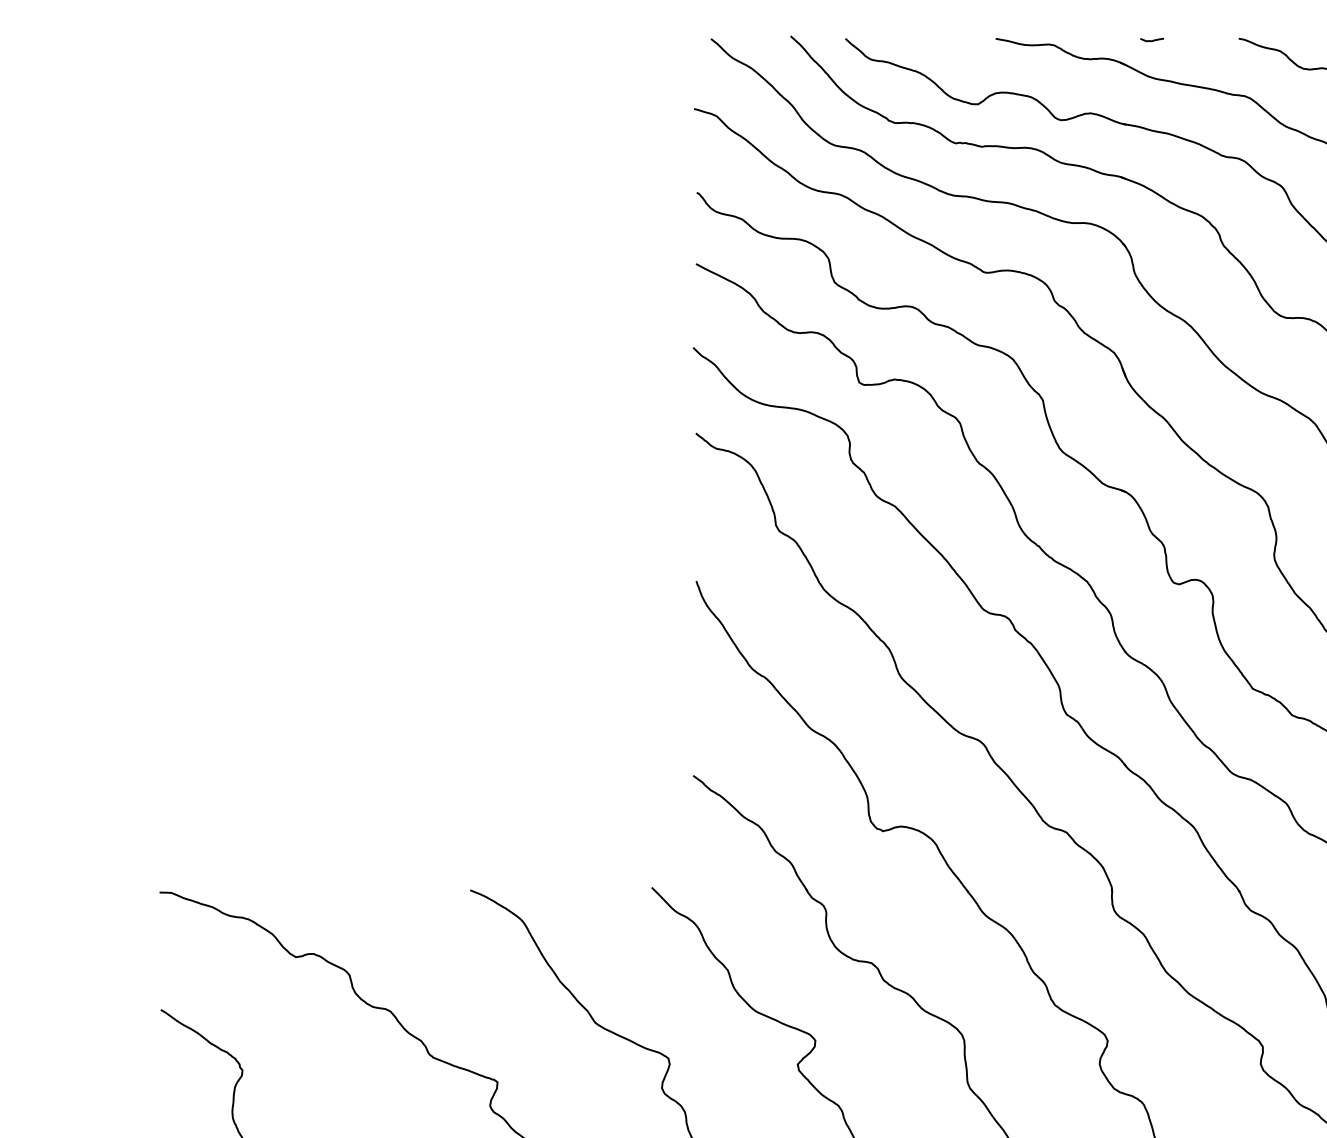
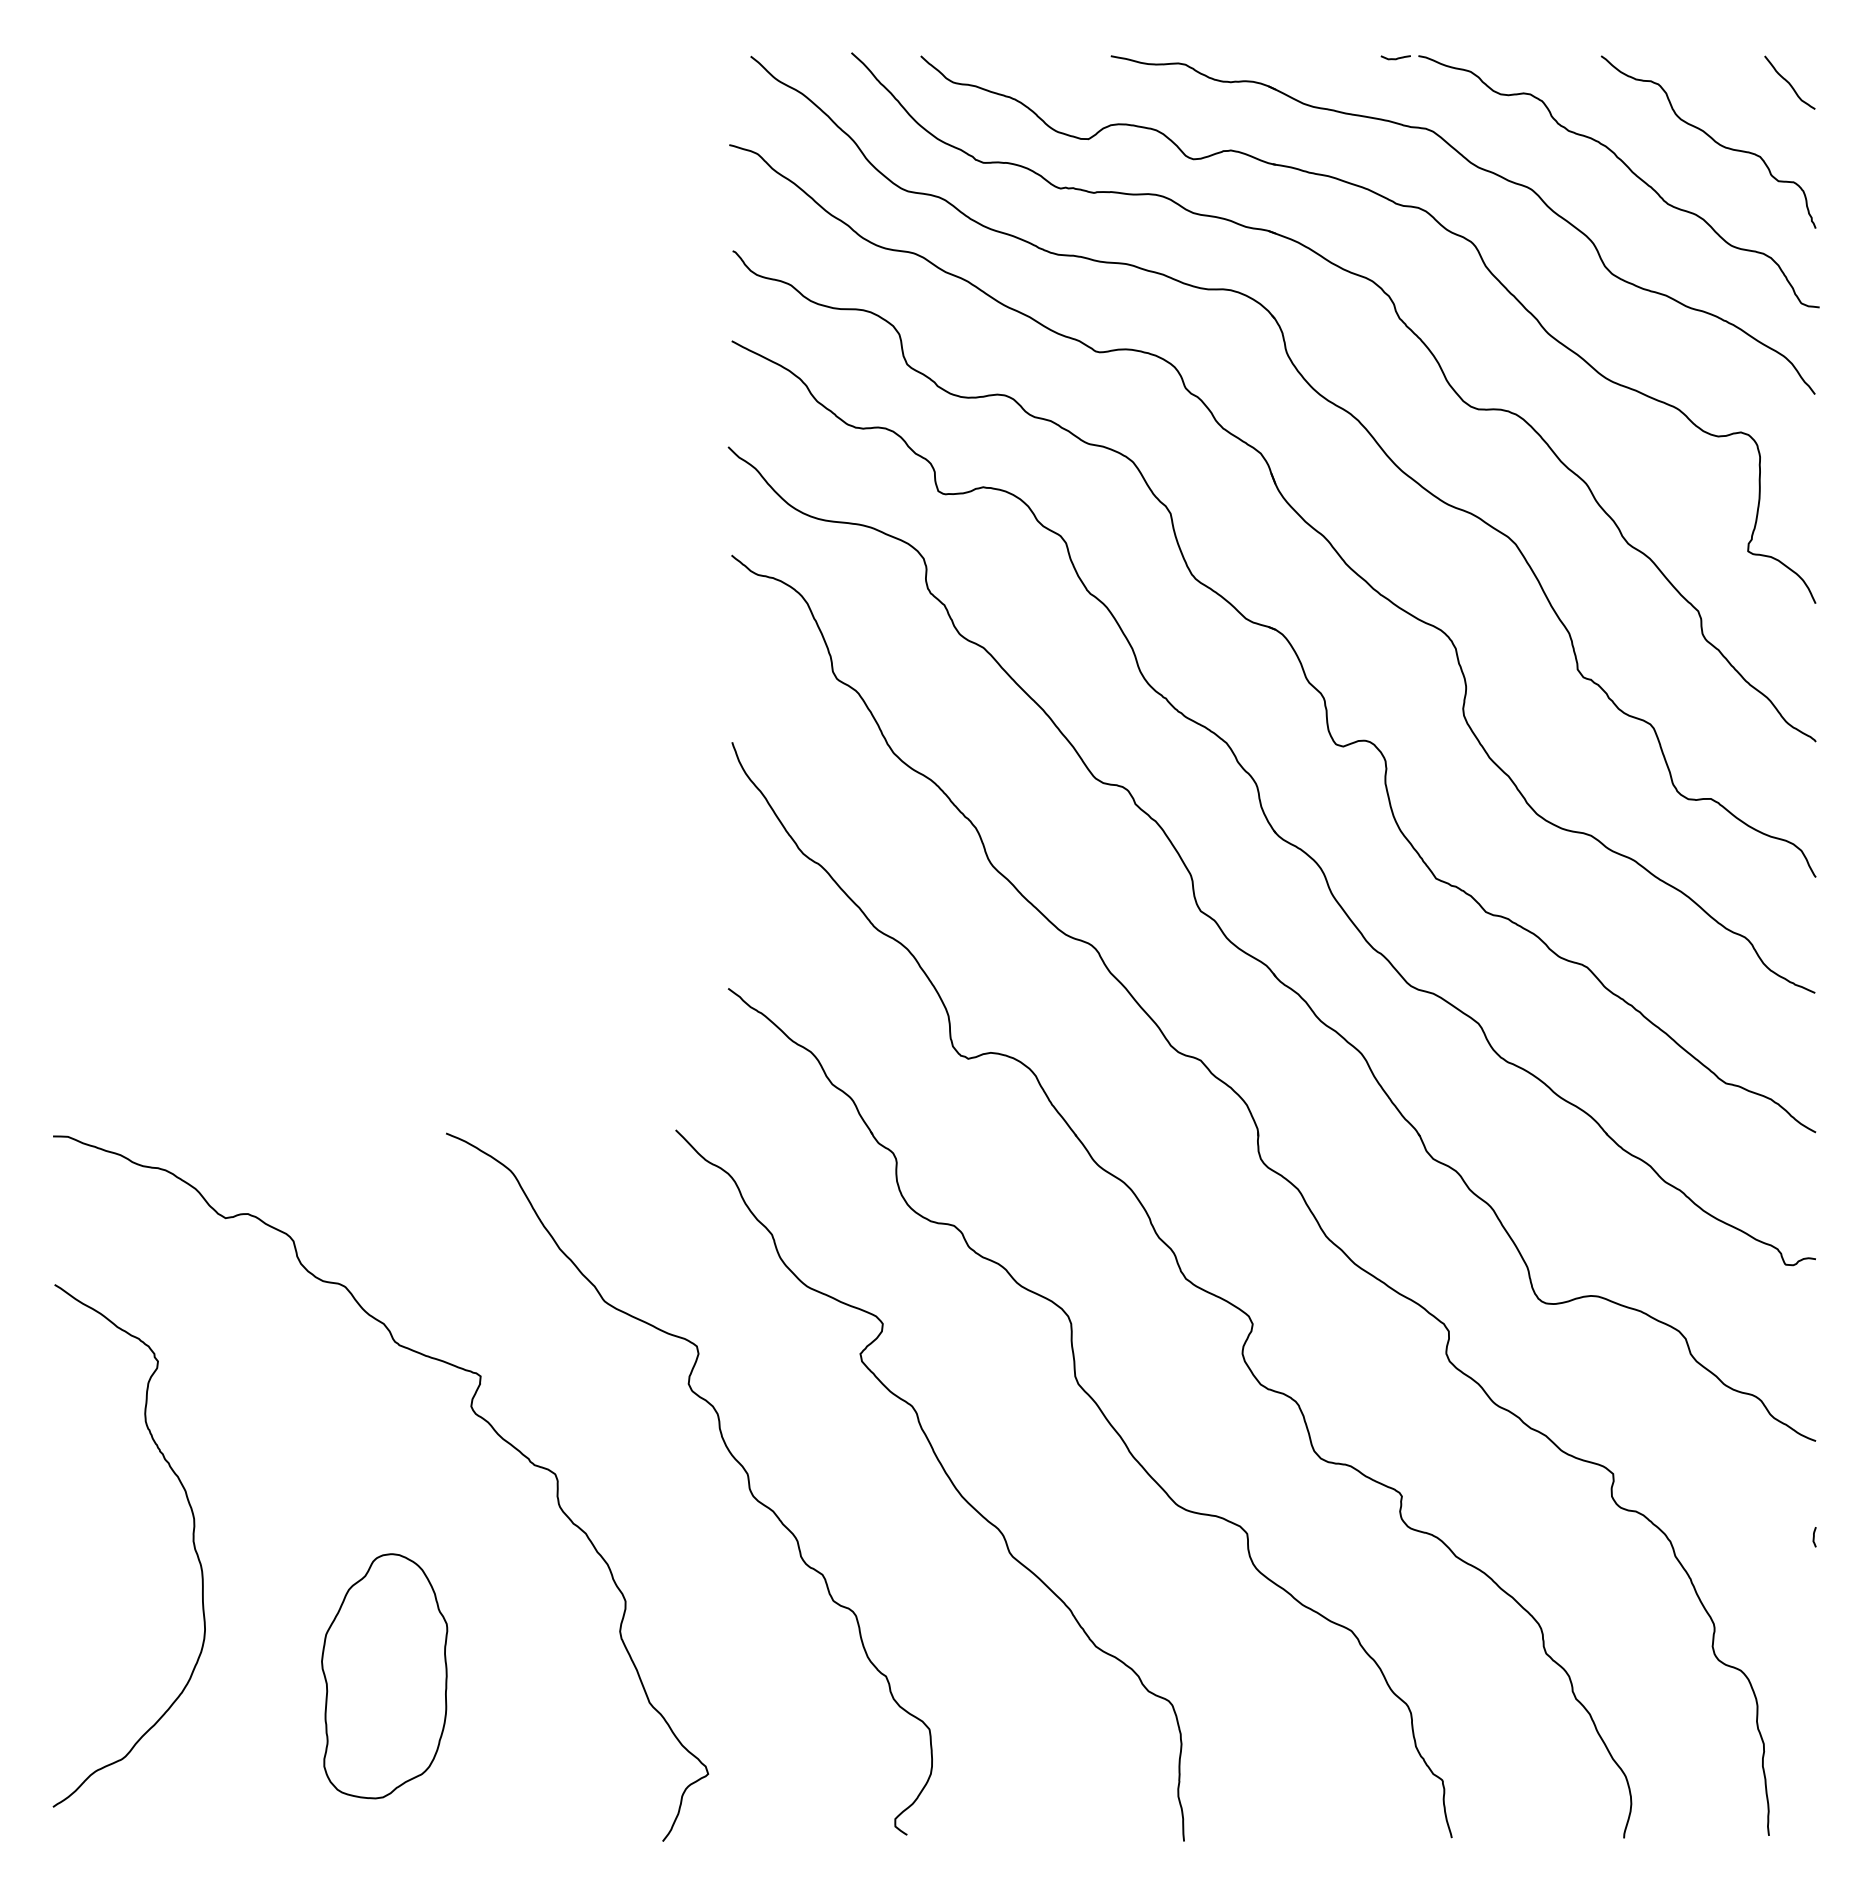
curve: (1151, 40) -> (1395, 58), moved

